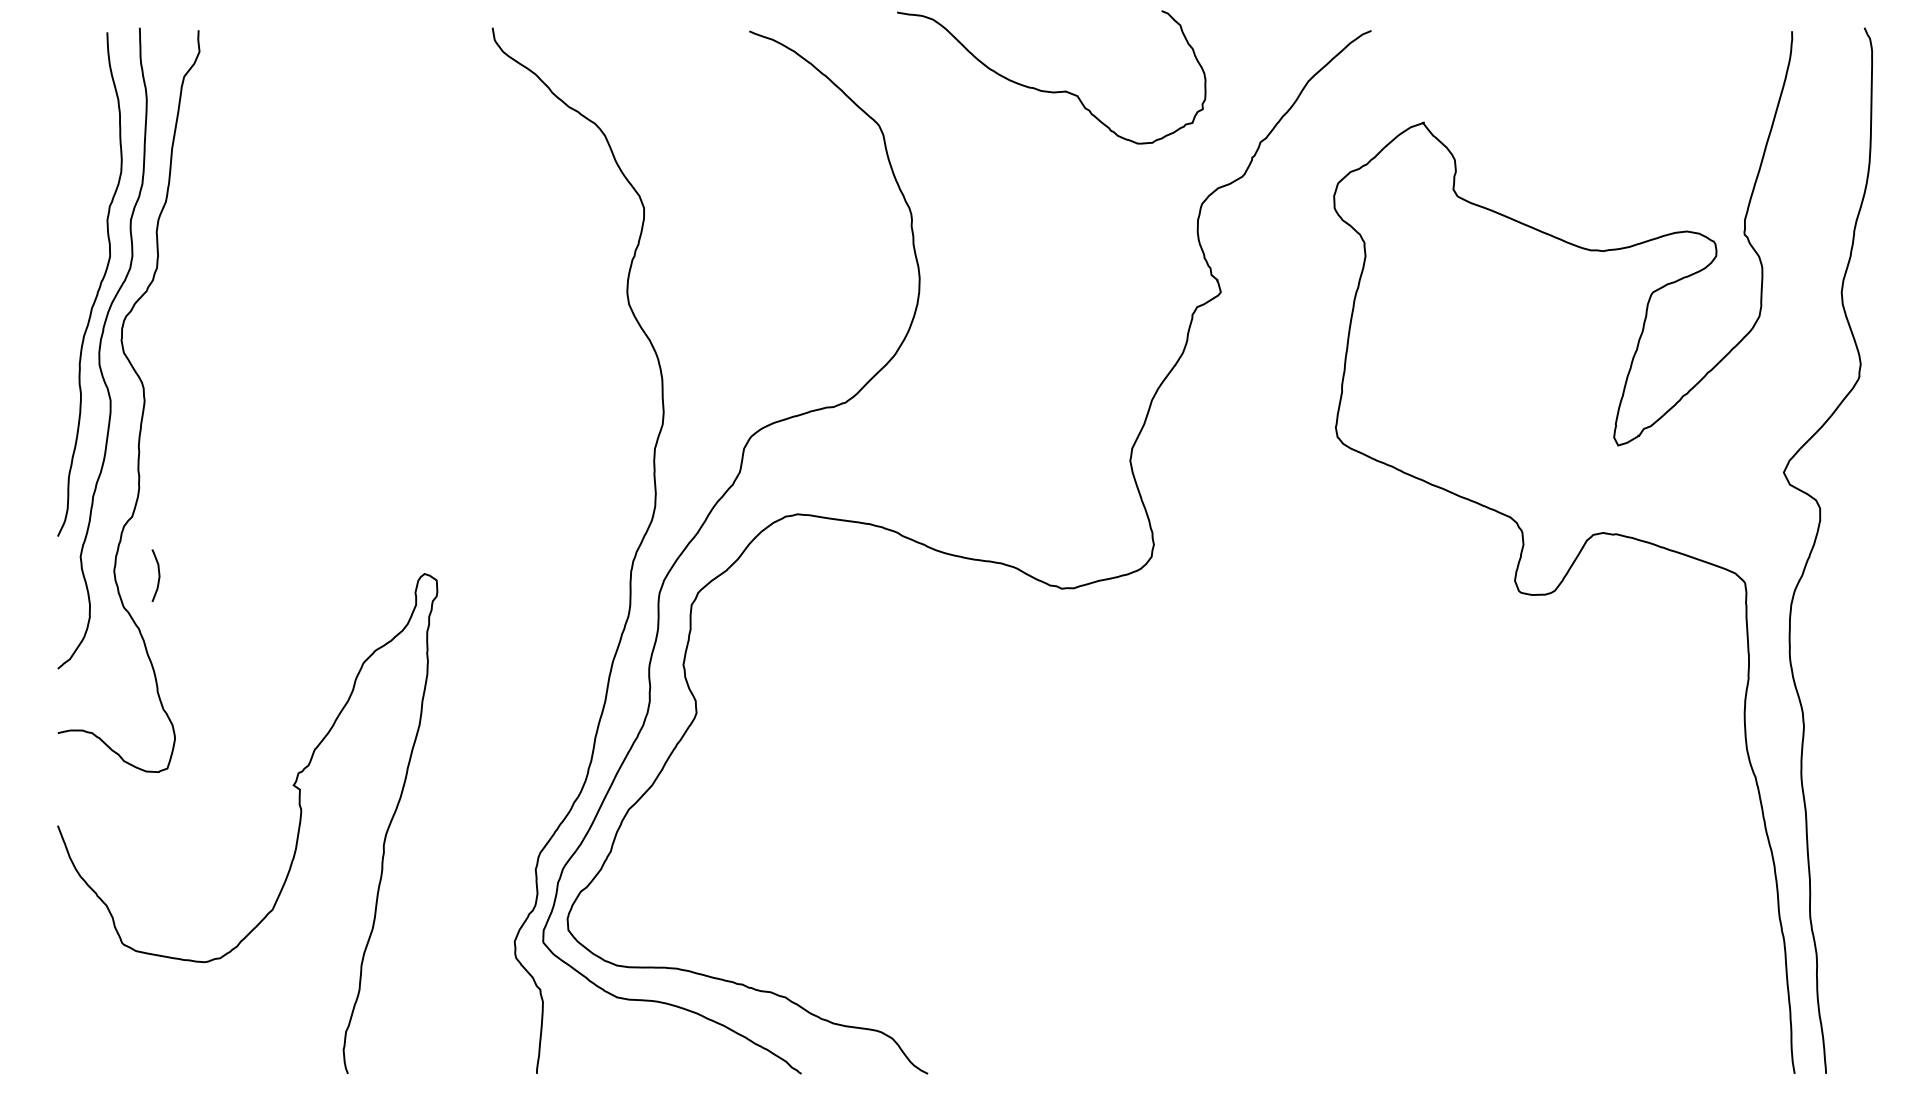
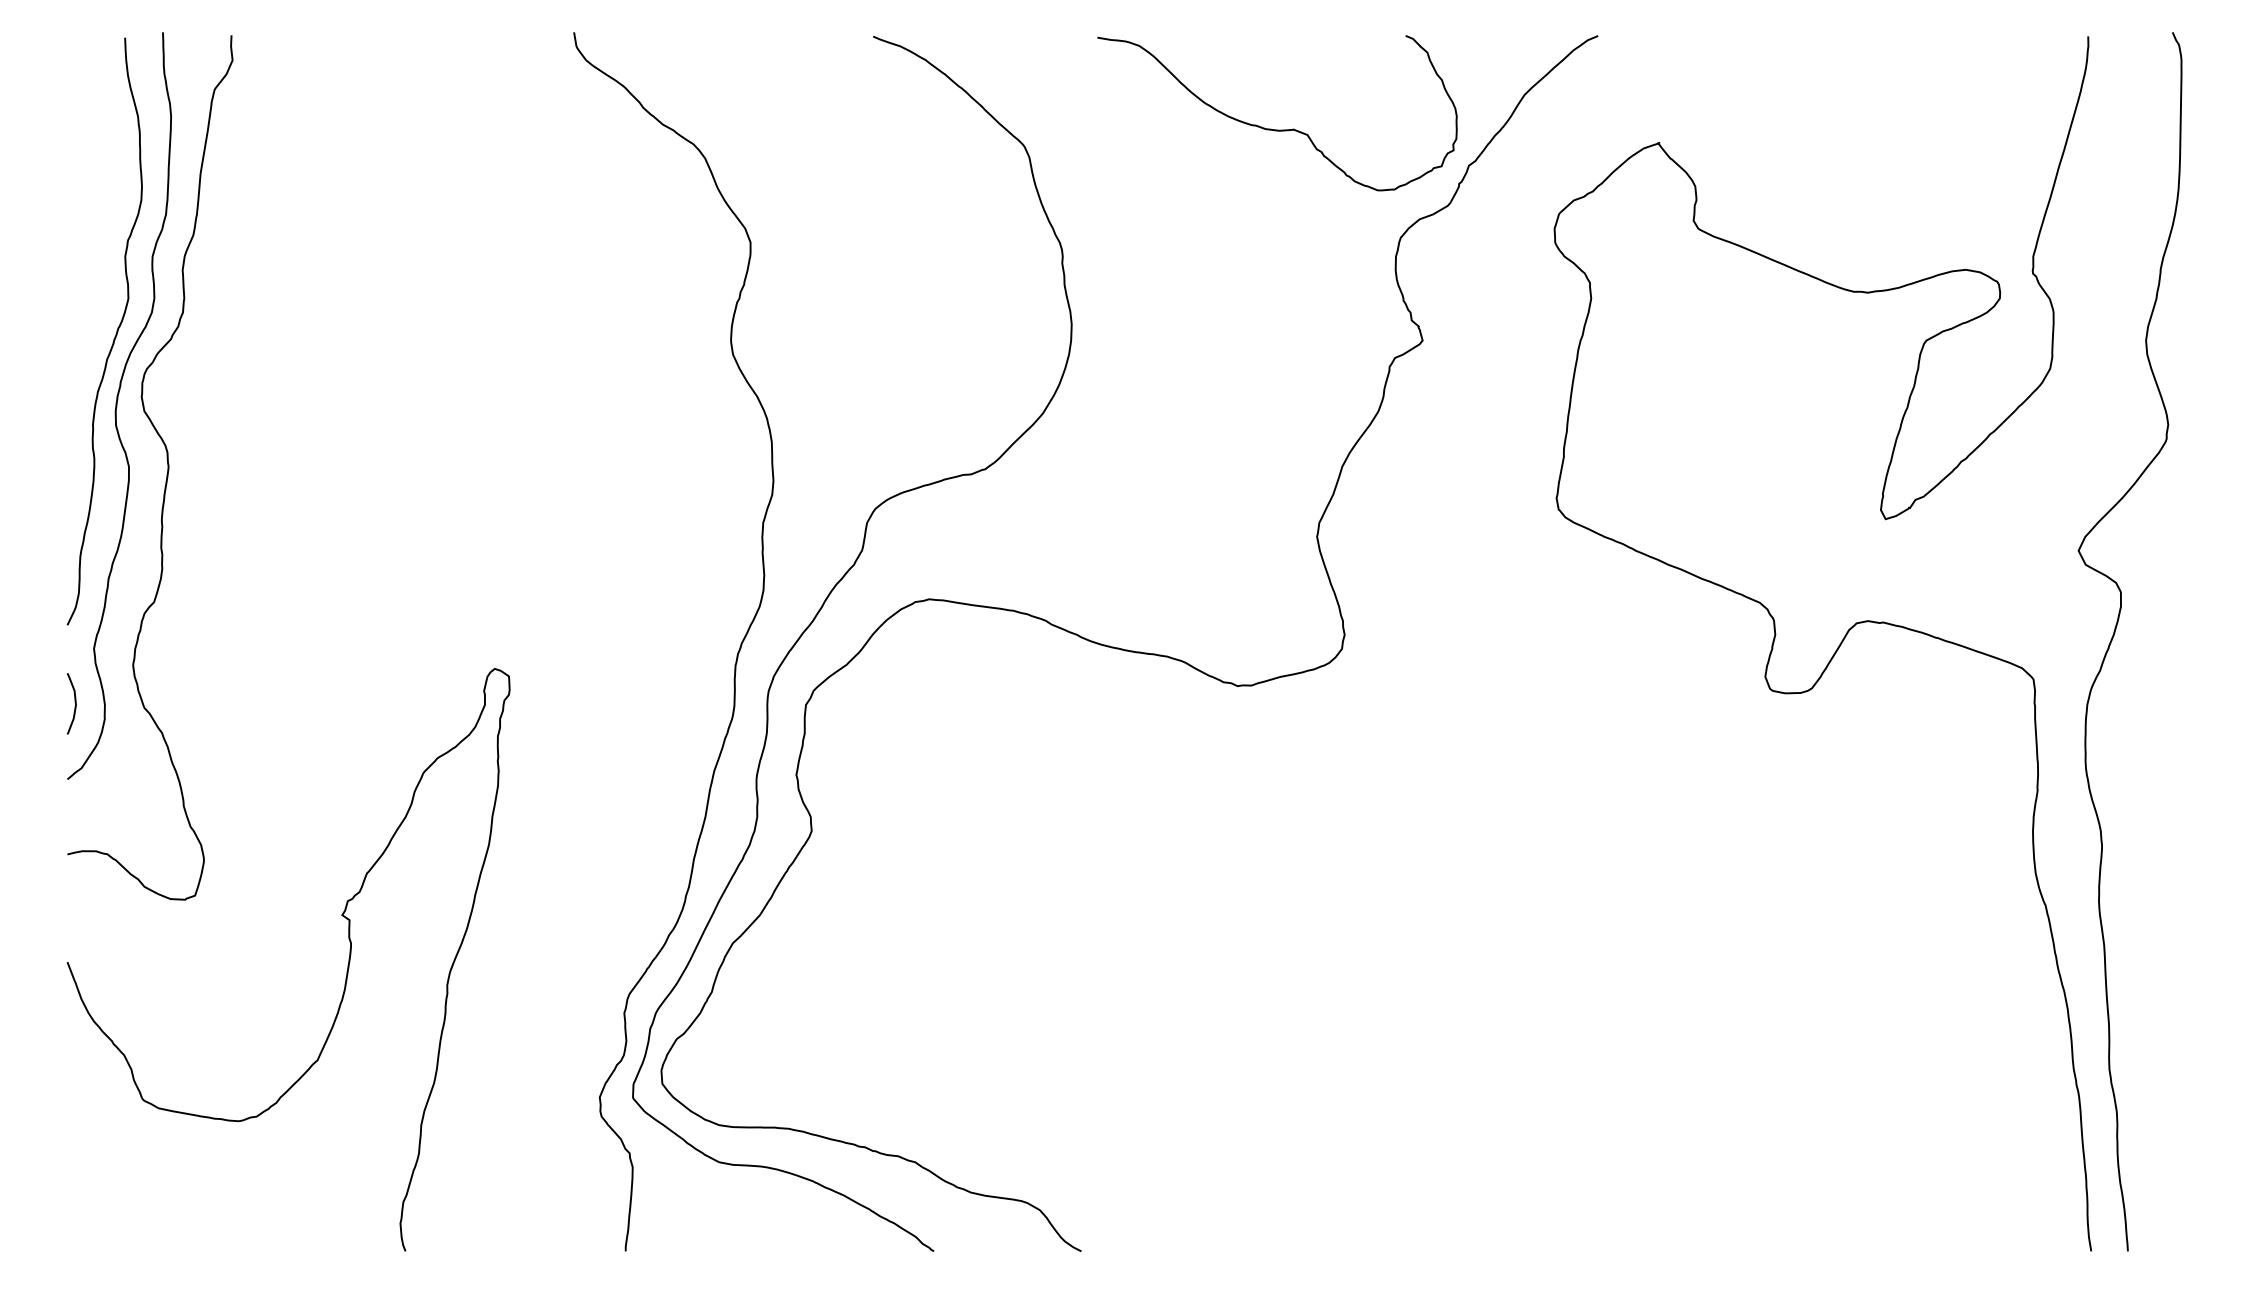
curve: (1051, 91) -> (1277, 129), moved
curve: (158, 574) -> (74, 702), moved

